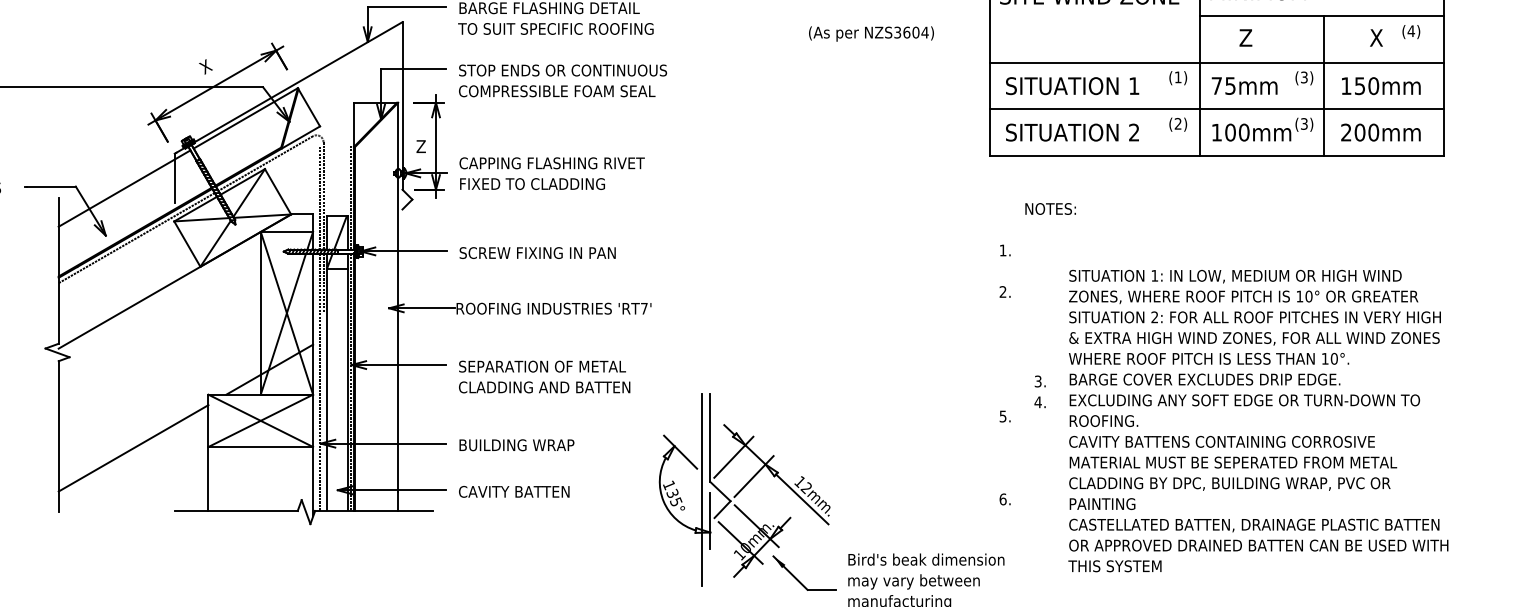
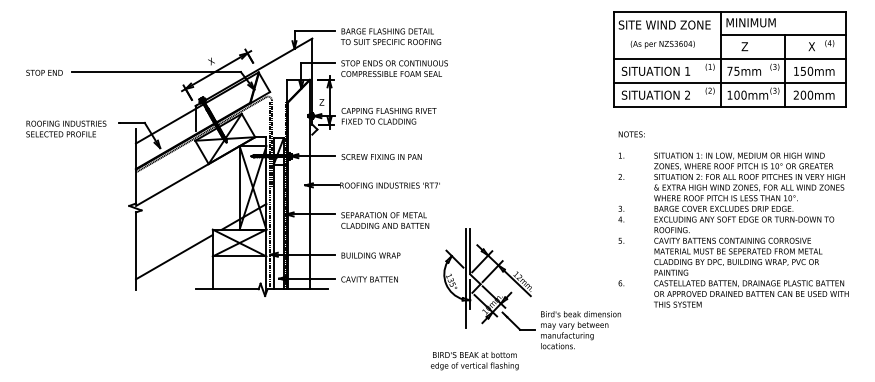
text: (870, 33) -> (662, 44), moved
text: (1050, 209) -> (631, 134), moved
text: (1040, 390) -> (621, 213), moved
text: (1258, 419) -> (751, 229), moved

